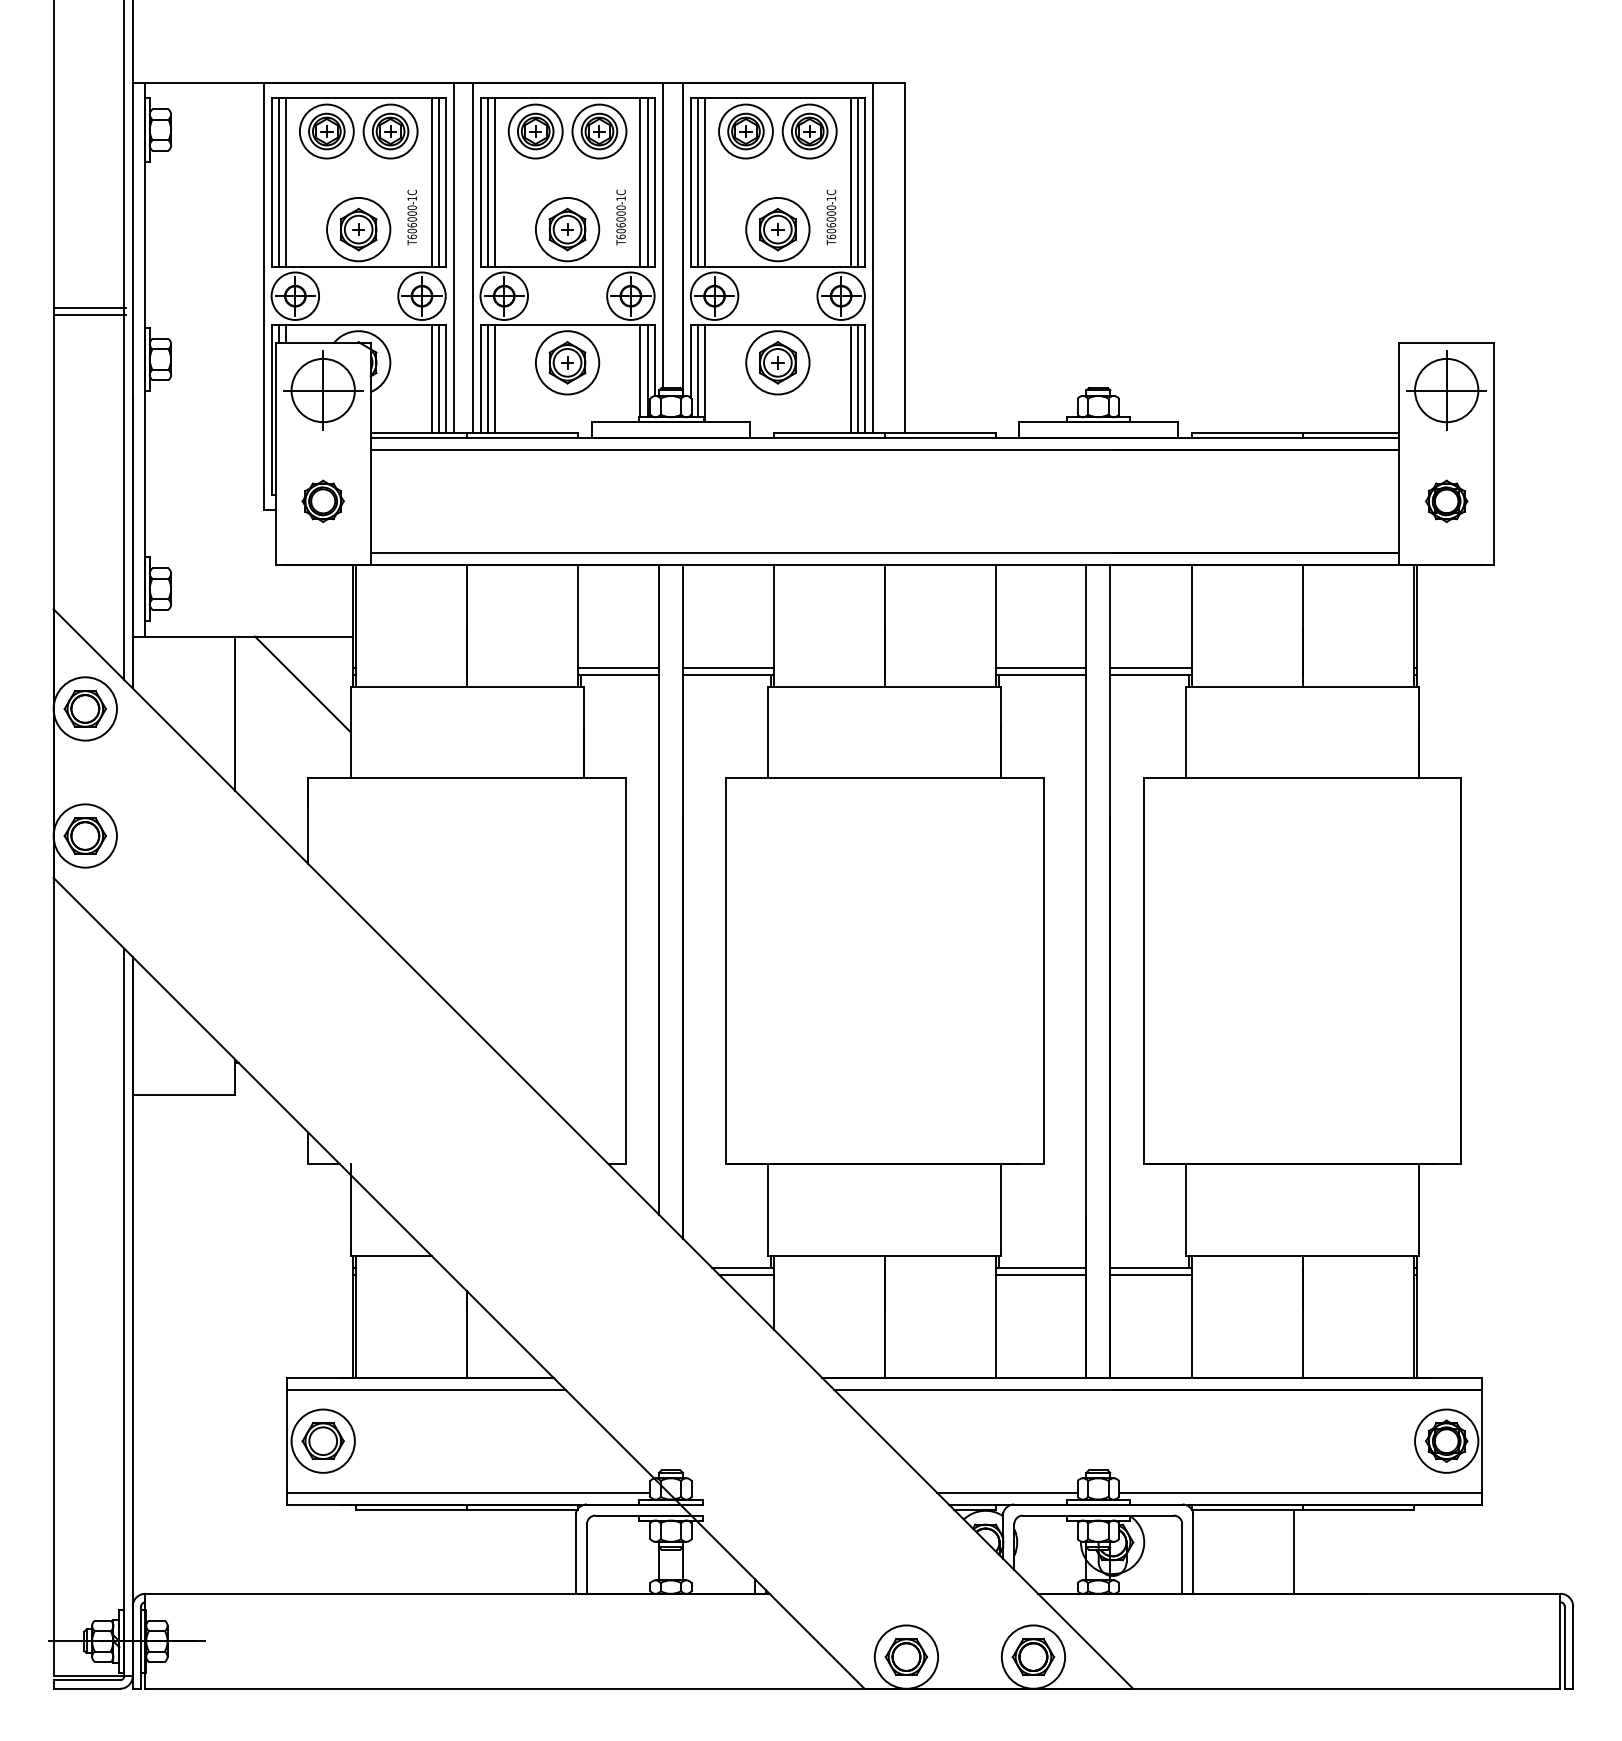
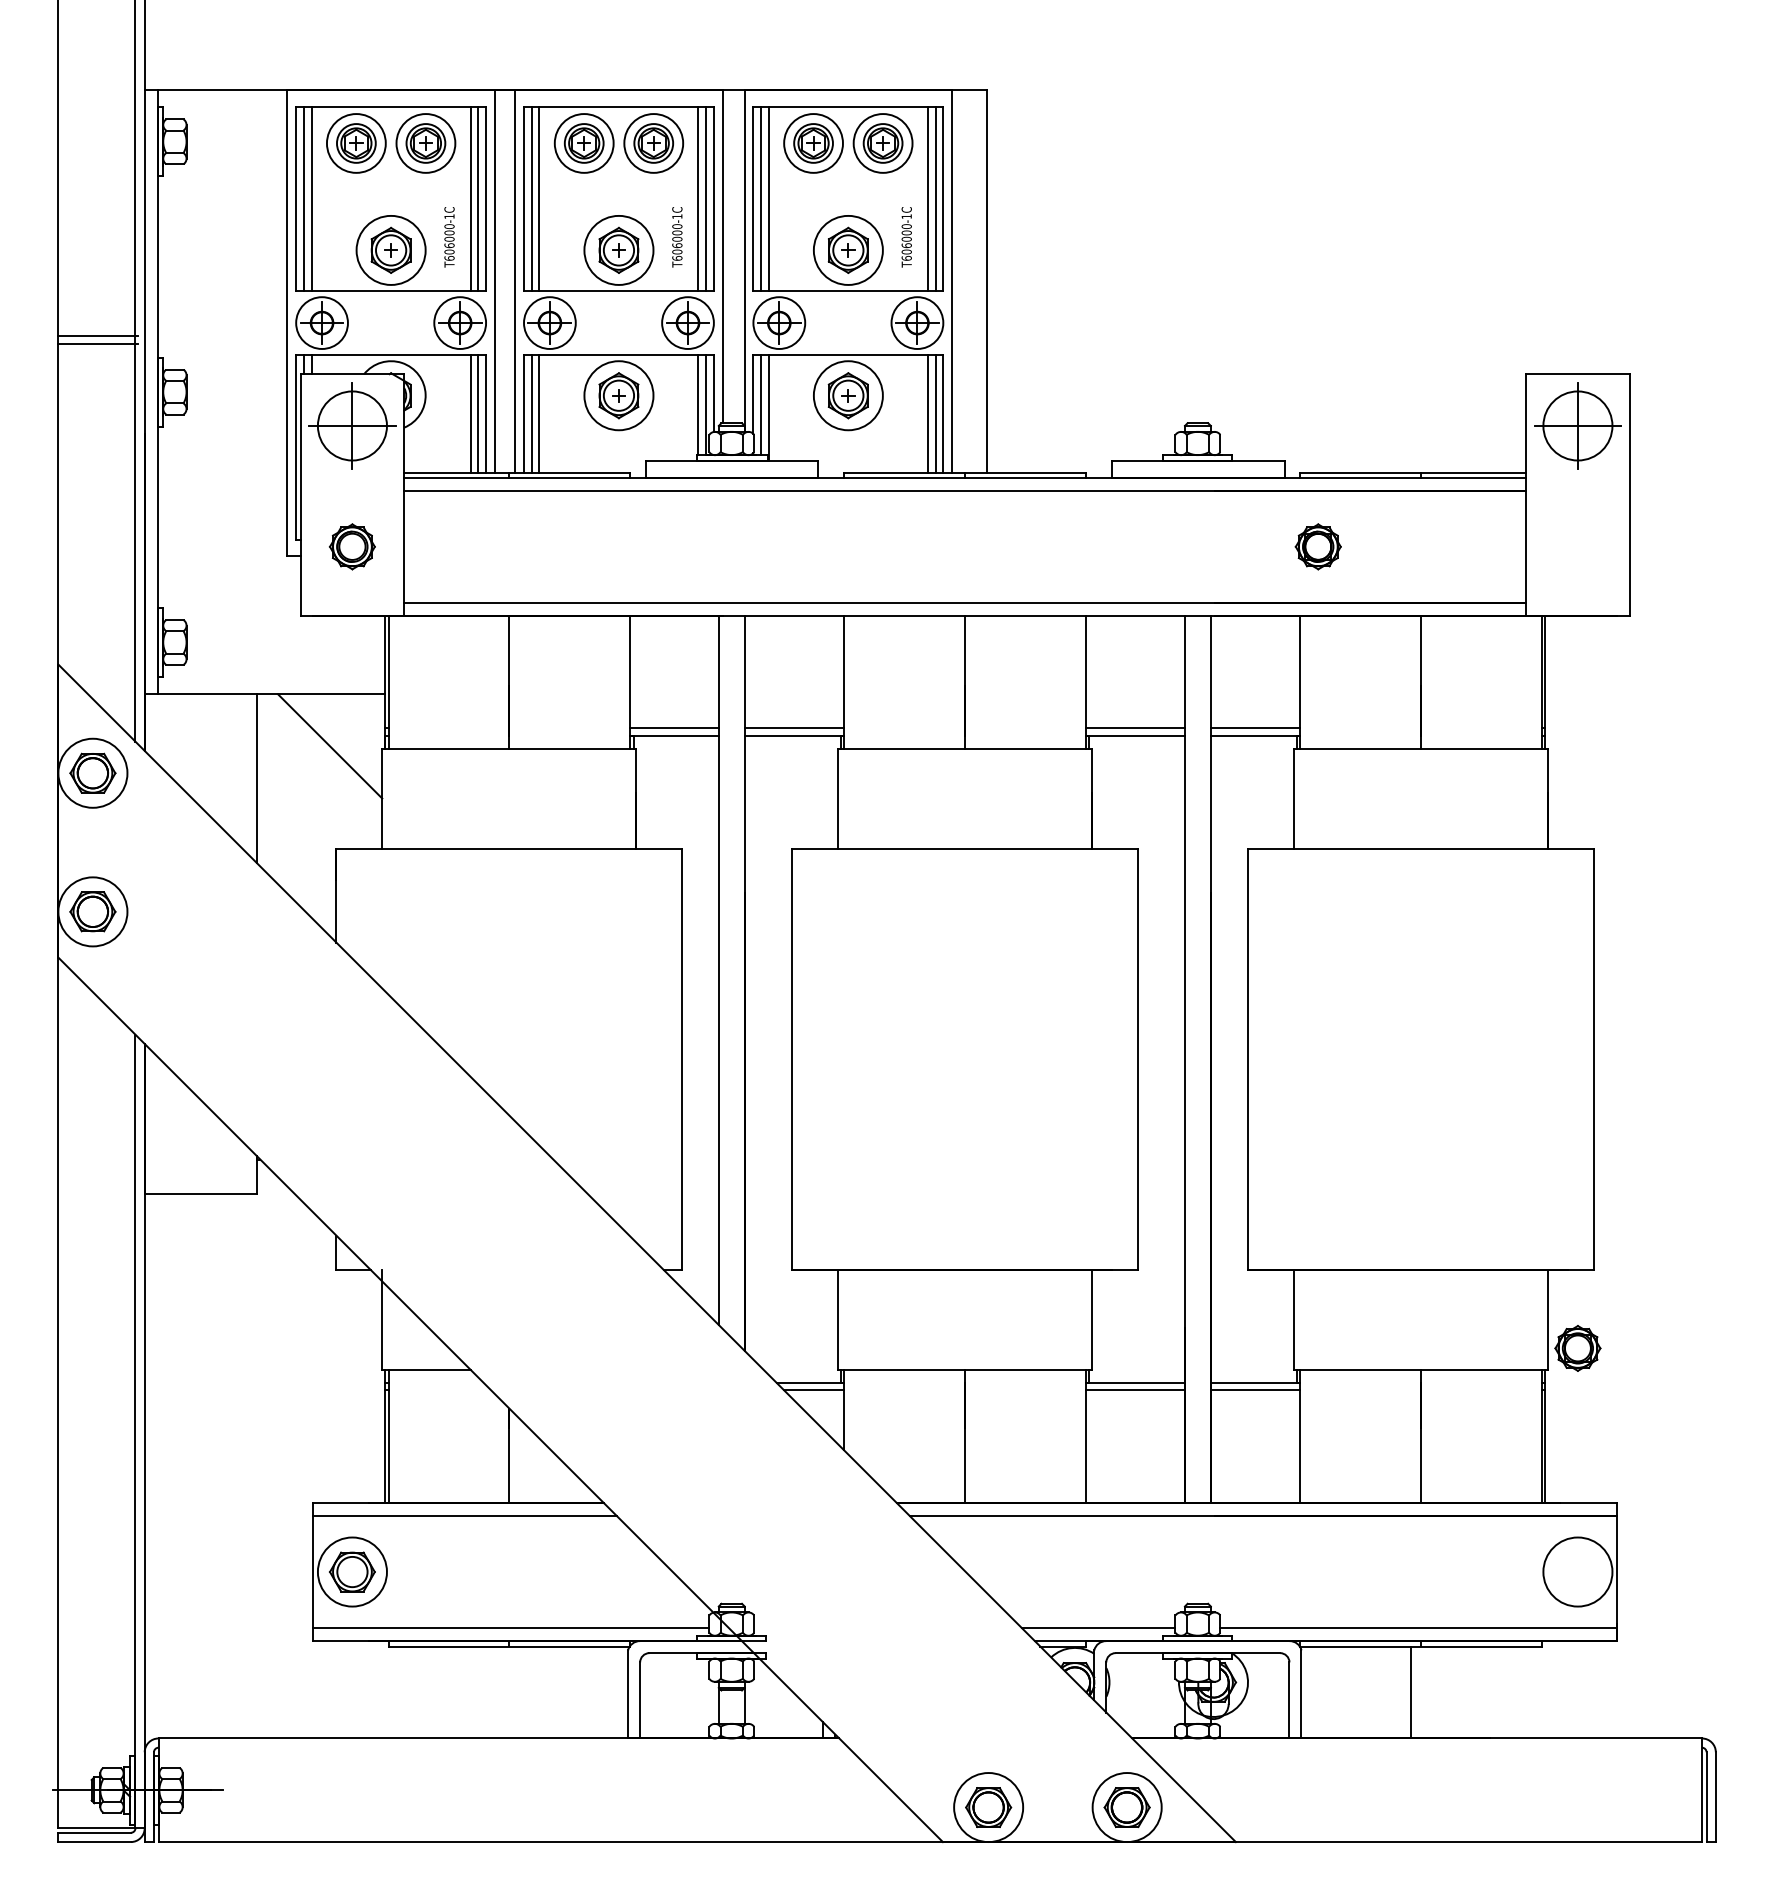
part: (1446, 500) -> (1318, 545), moved
part: (1446, 1440) -> (1577, 1347), moved

